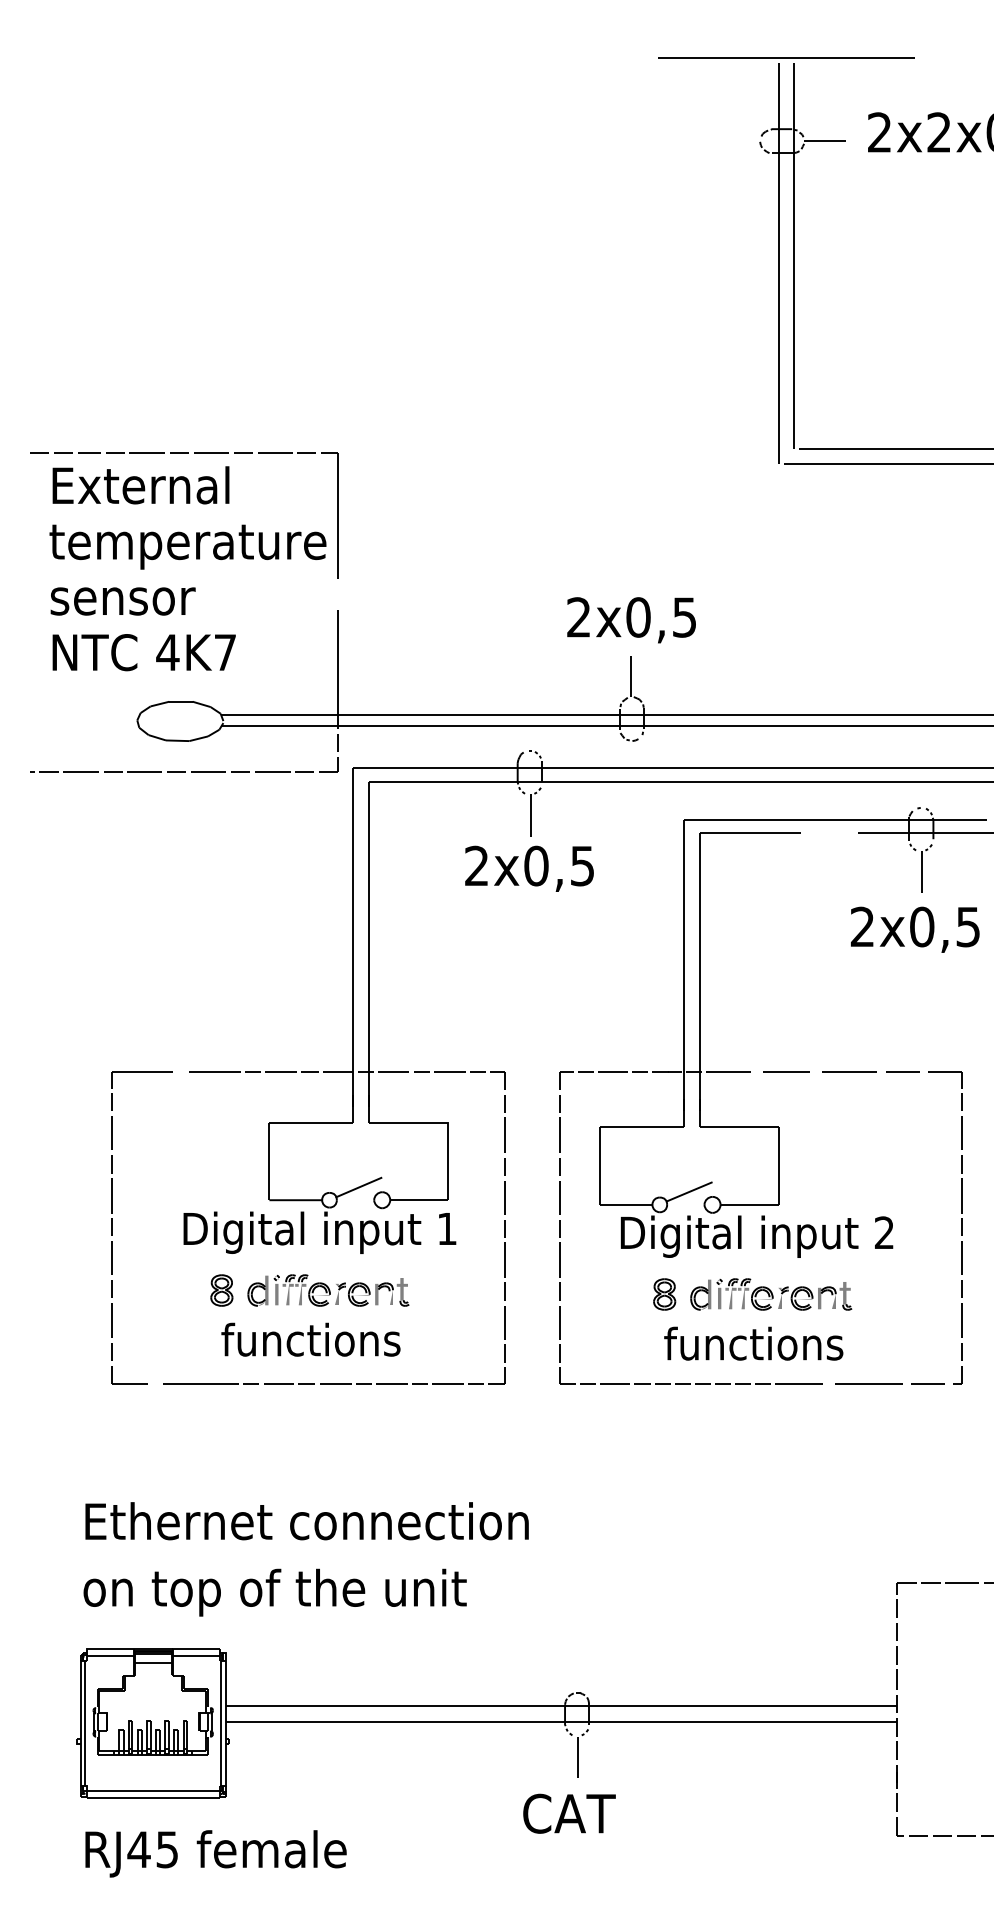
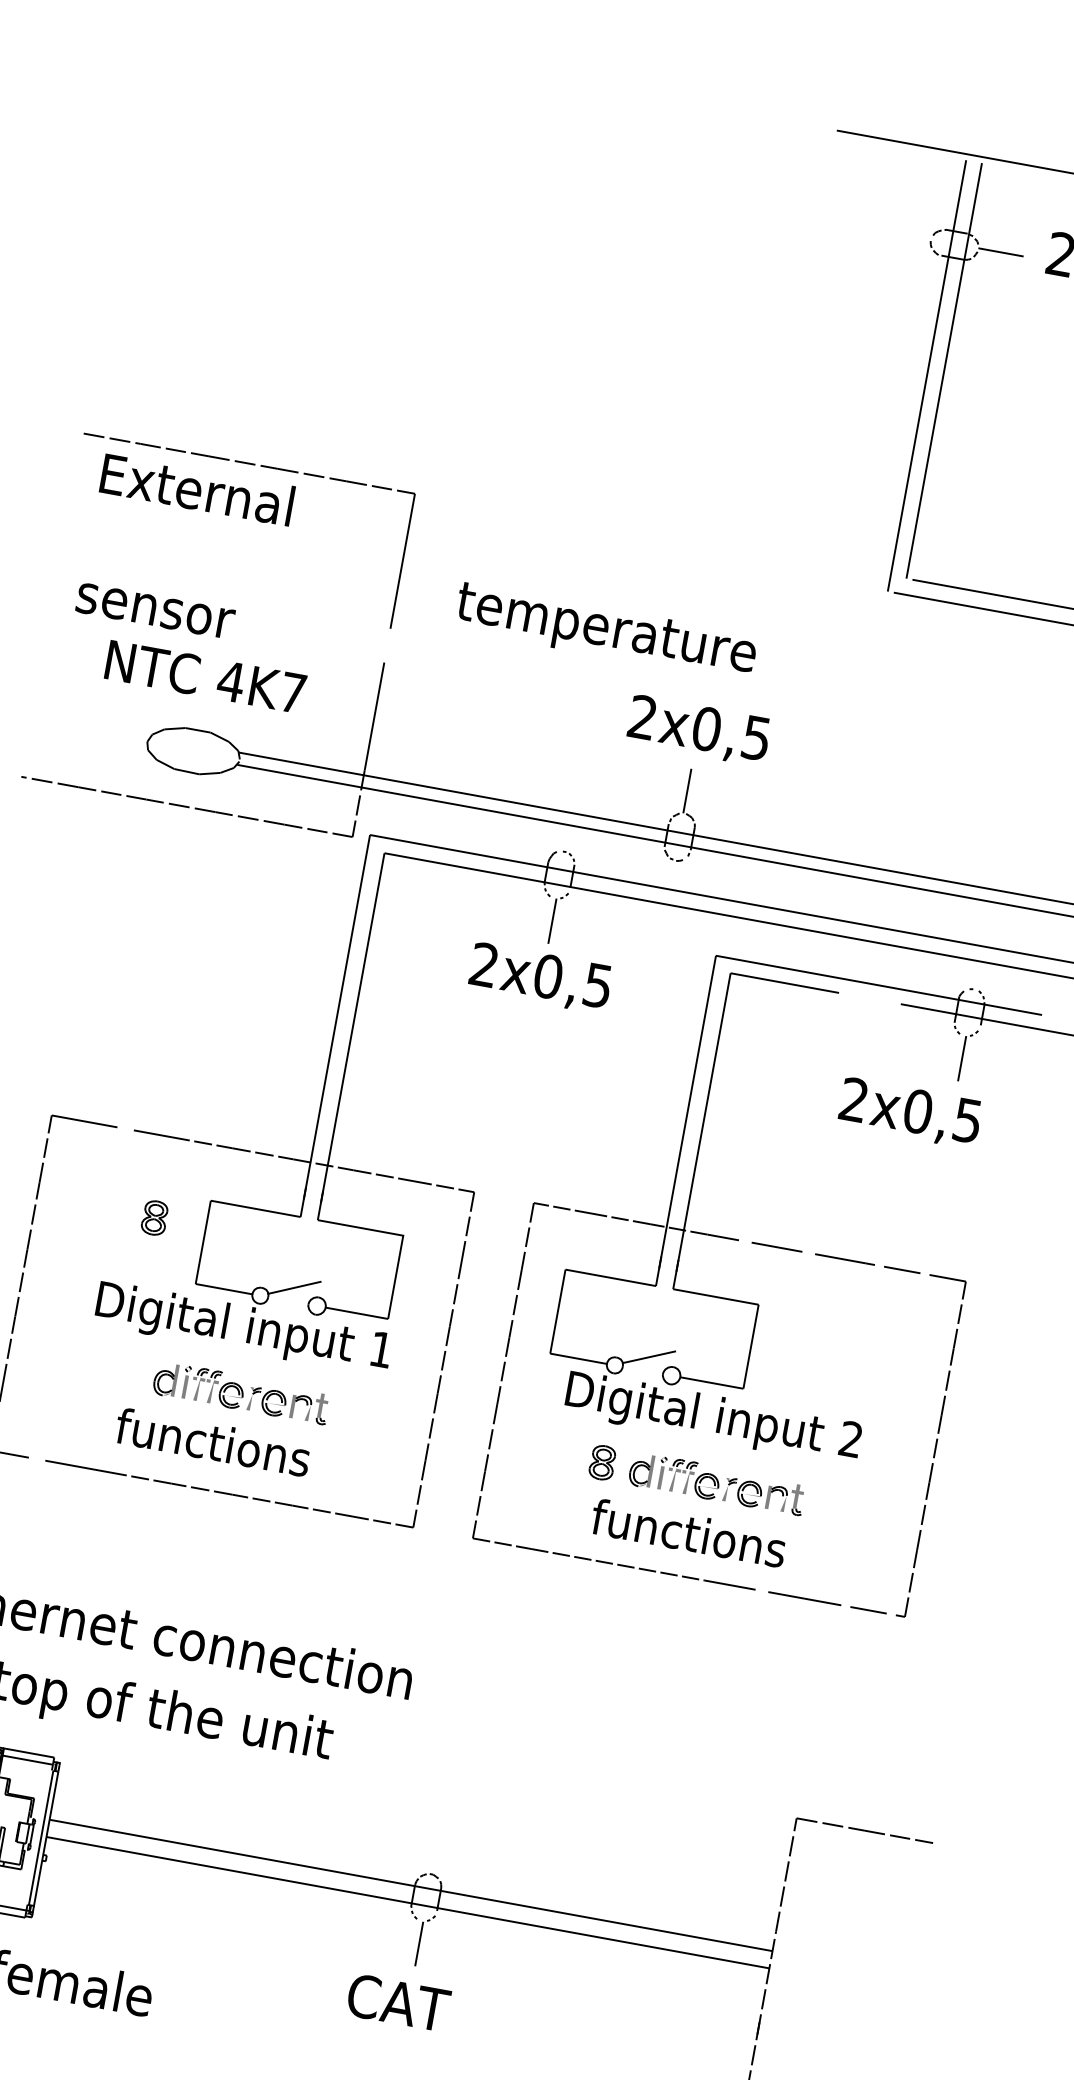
text: (187, 546) -> (605, 631), moved
text: (143, 652) -> (204, 676), moved
text: (915, 929) -> (910, 1112), moved
part: (221, 1290) -> (154, 1217), moved

